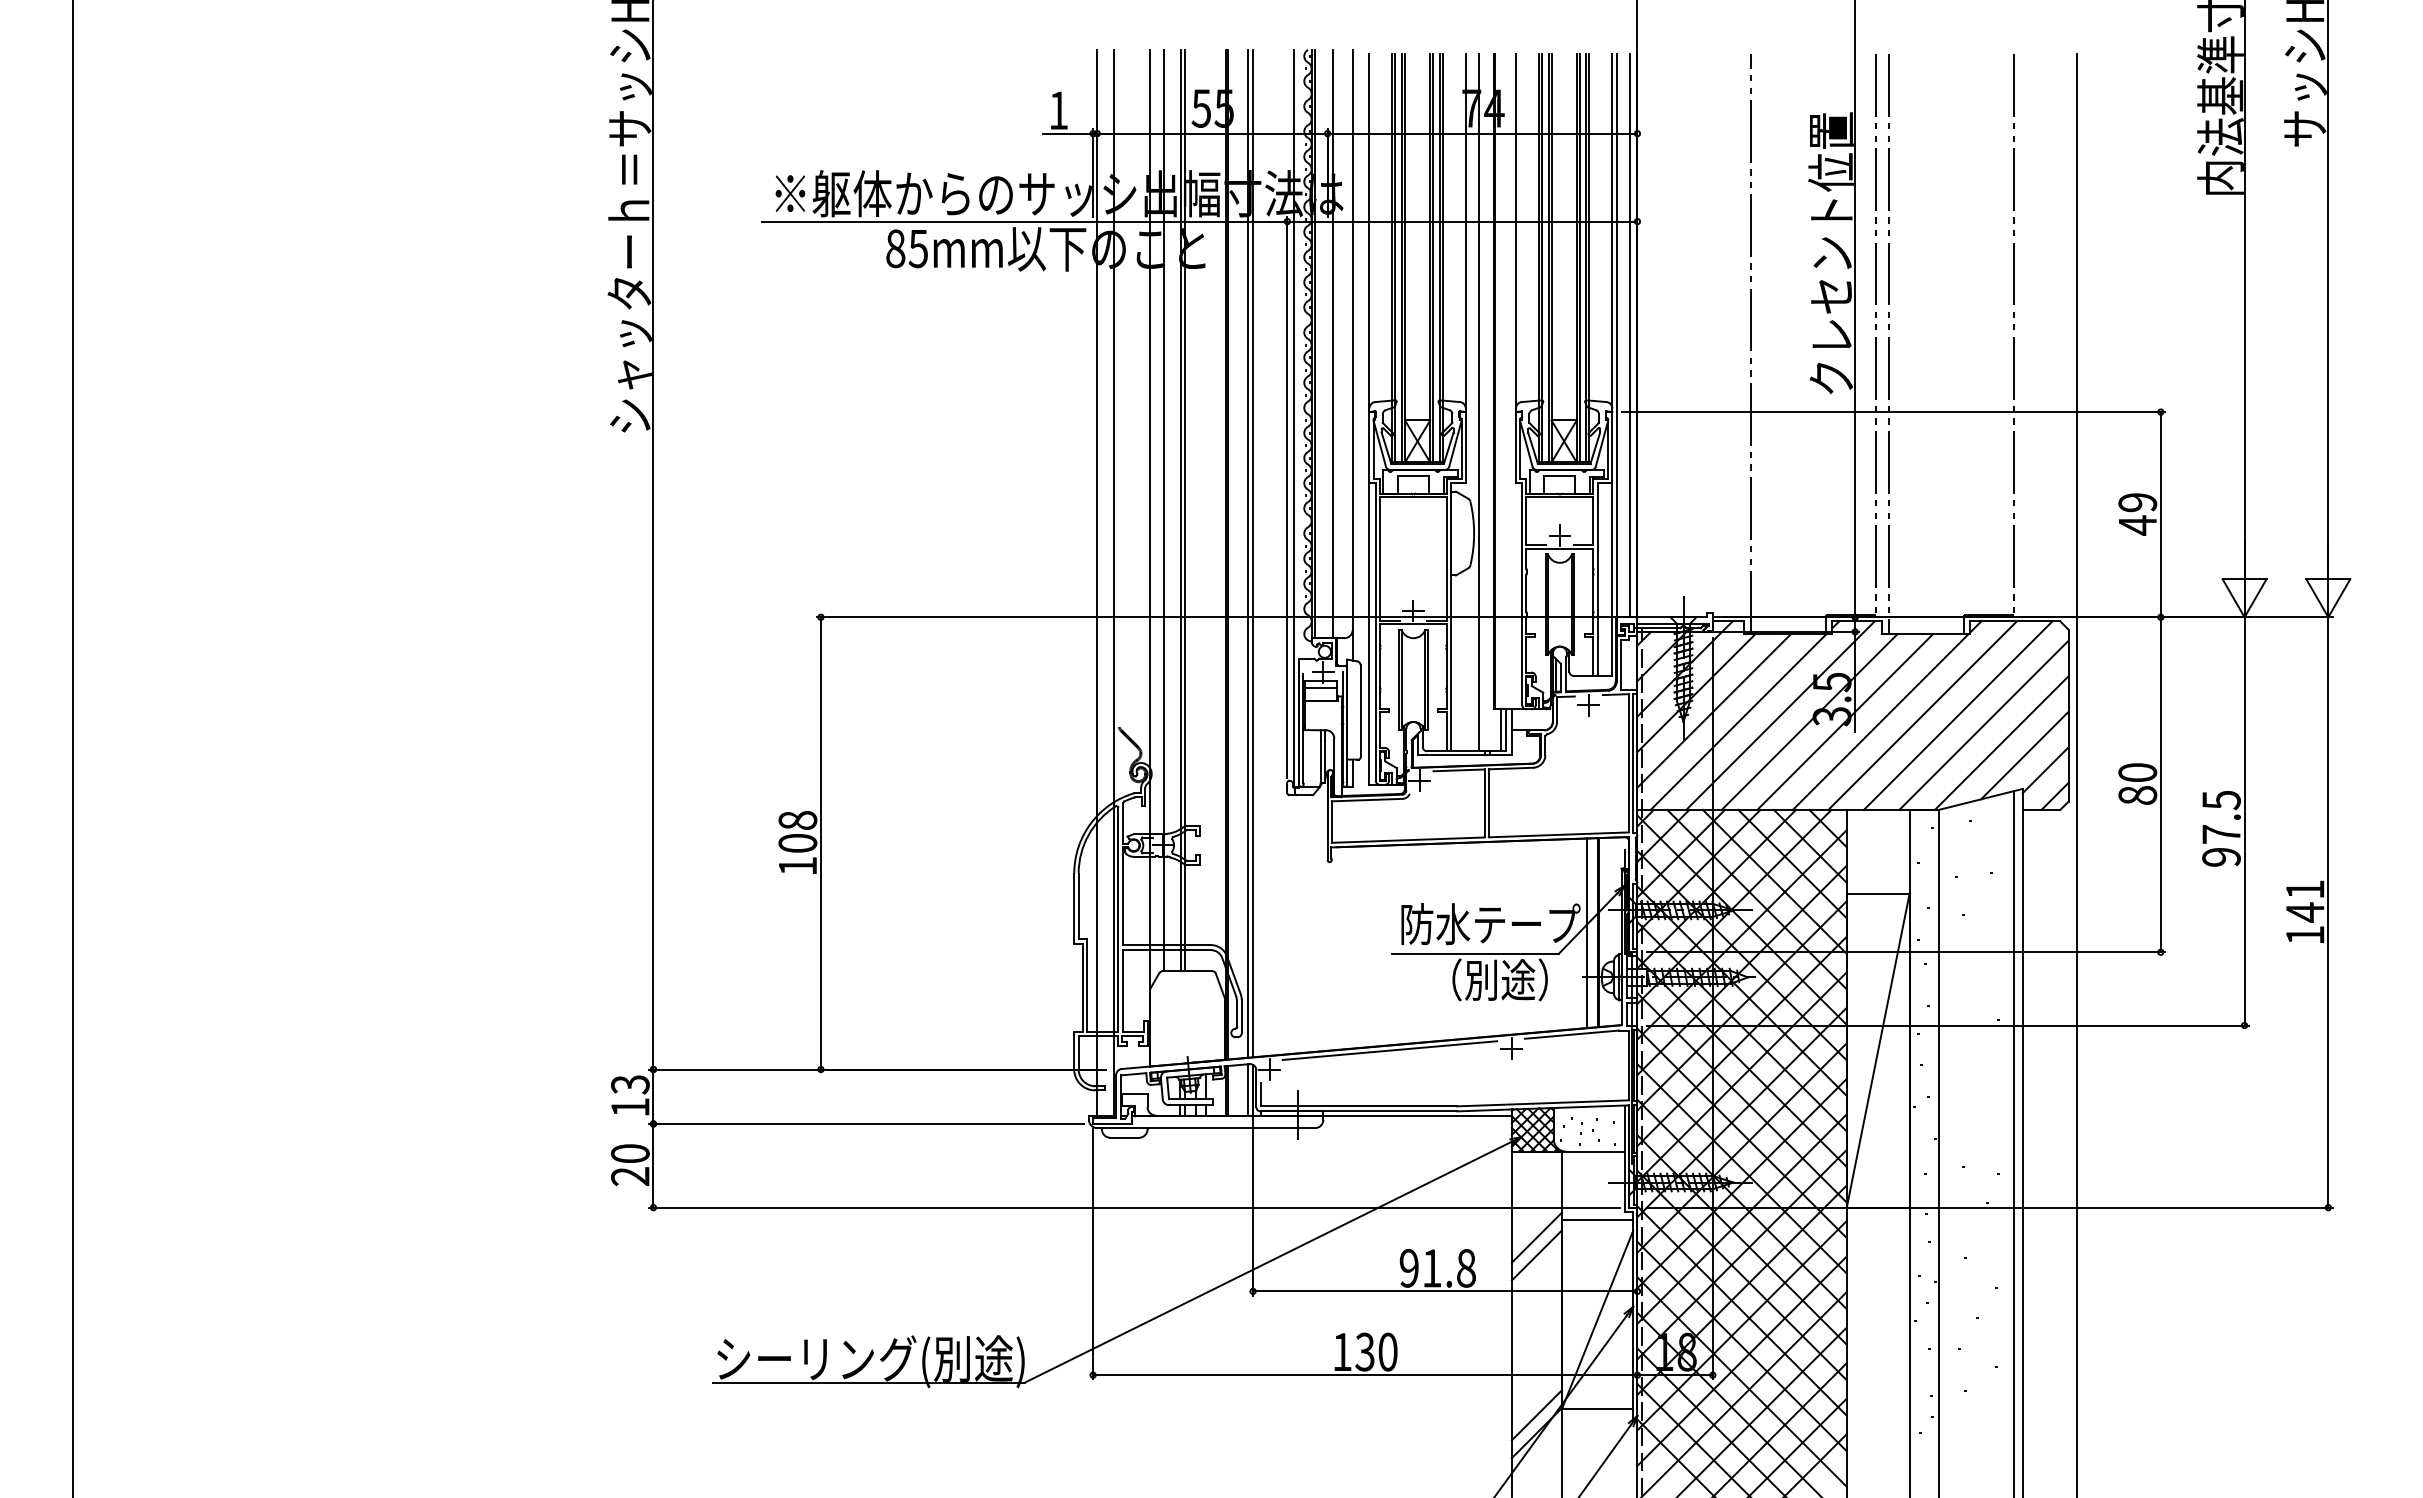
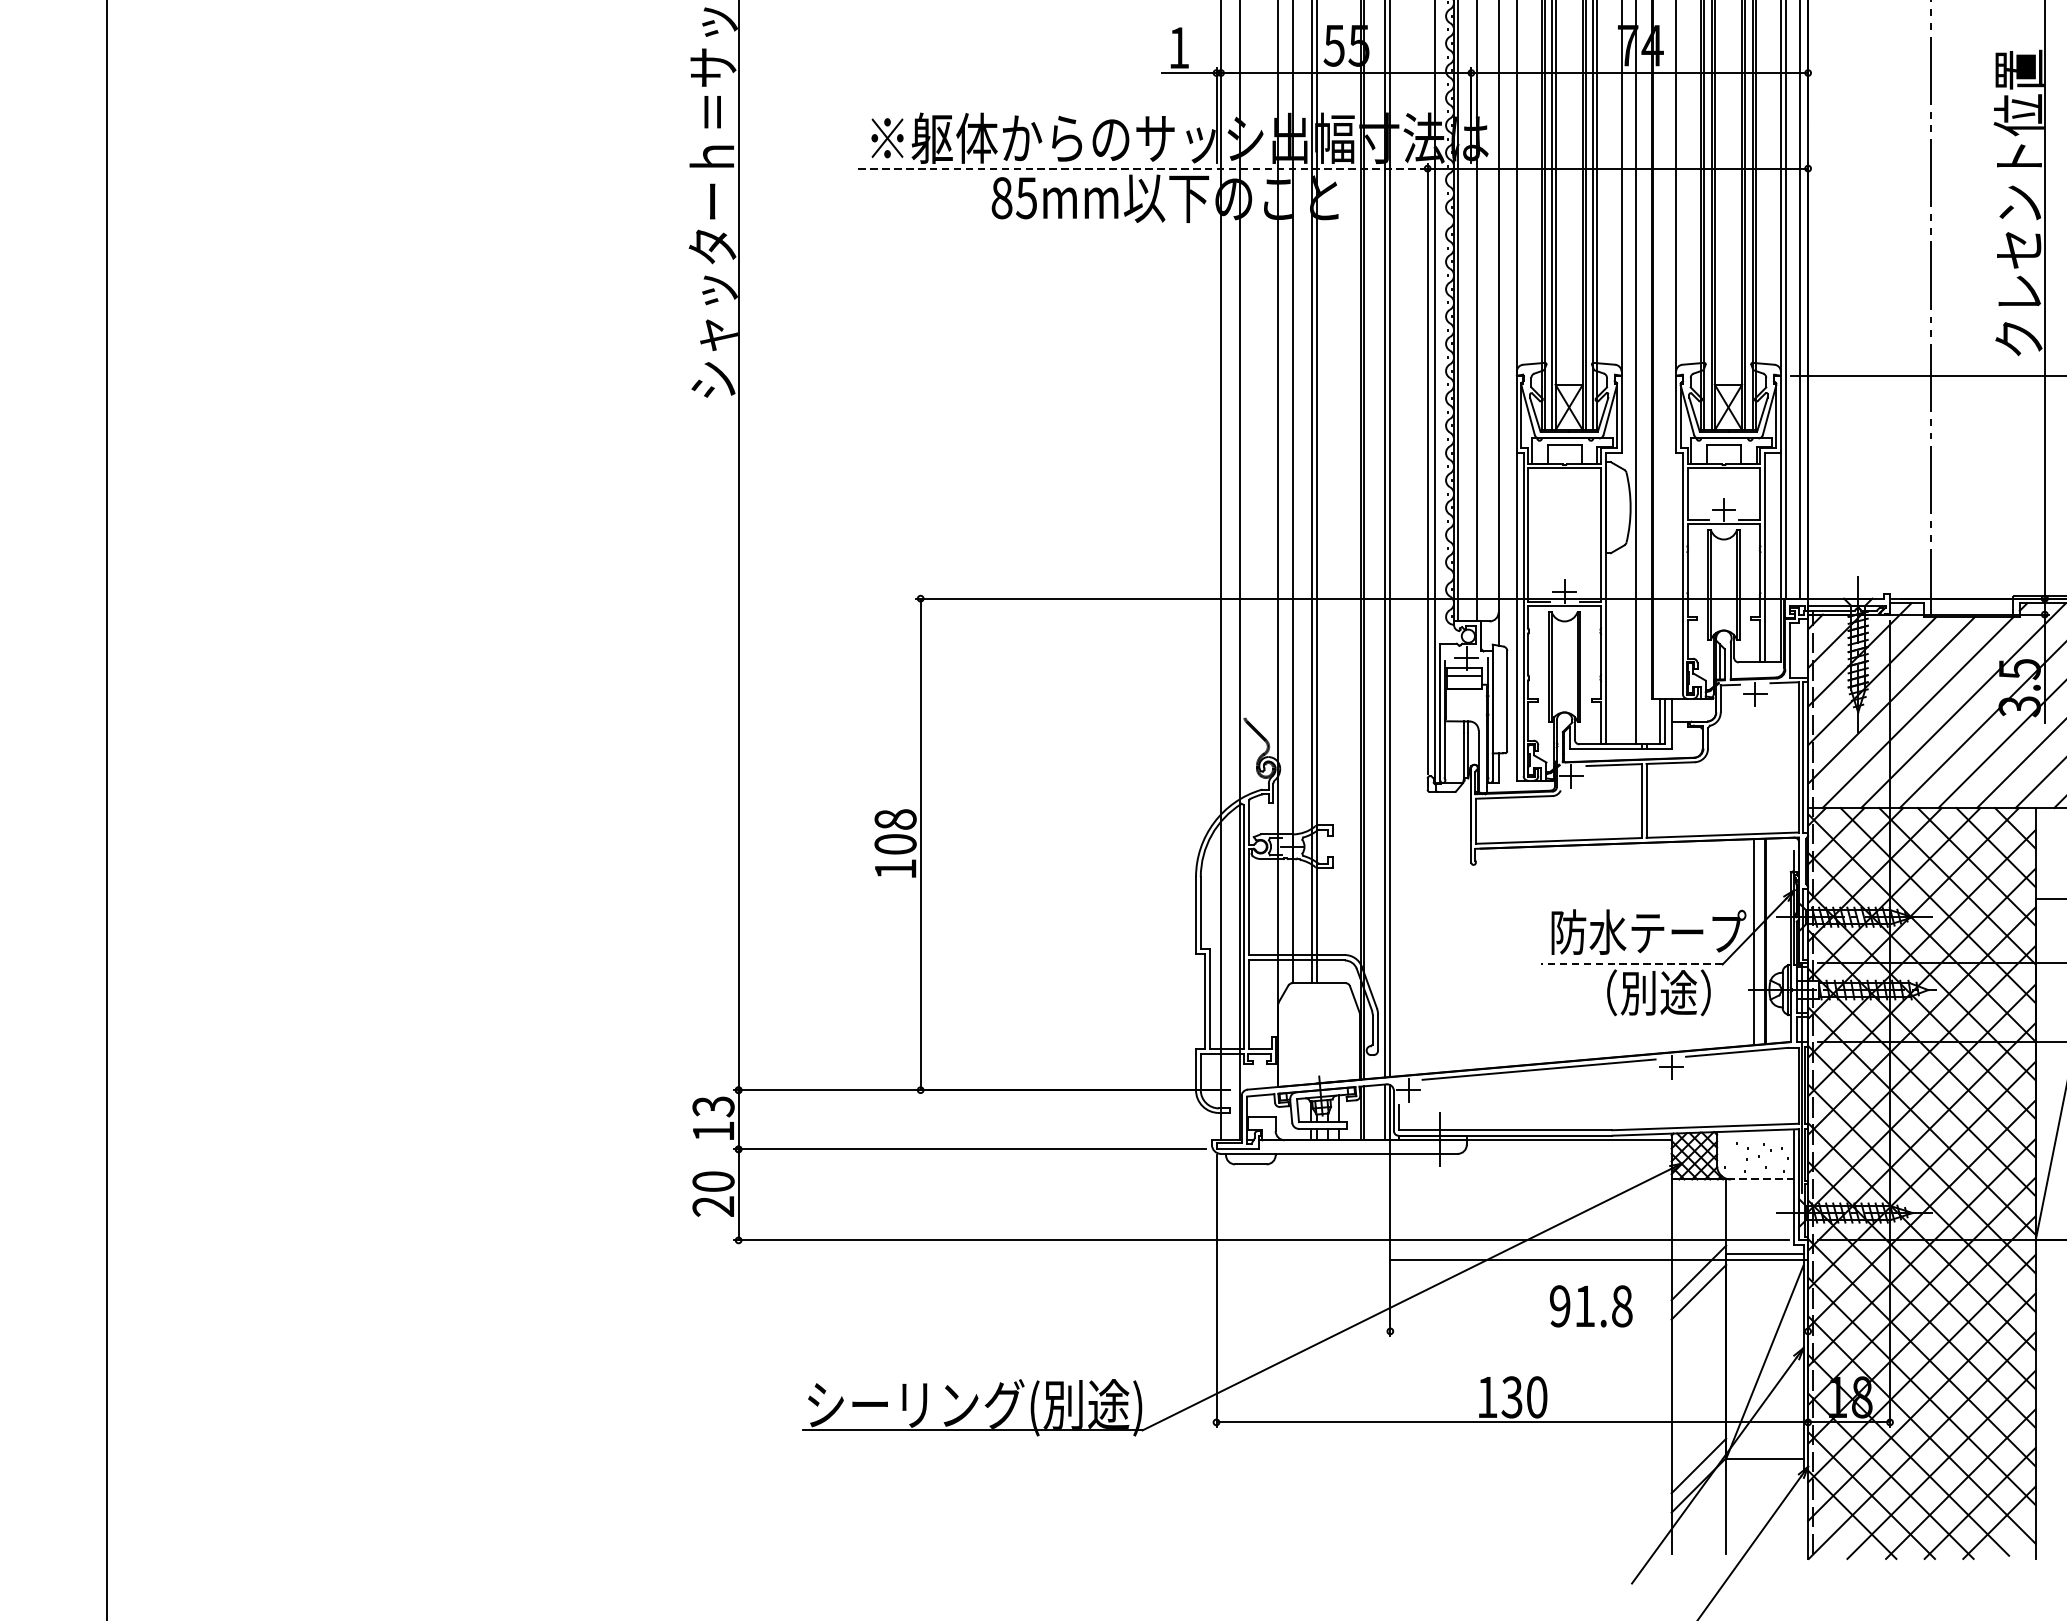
line: (1024, 221) -> (1141, 168), solid -> dashed
line: (1474, 953) -> (1631, 964), solid -> dashed
line: (1595, 1151) -> (1762, 1179), solid -> dashed
line: (1445, 1291) -> (1599, 1259), moved

